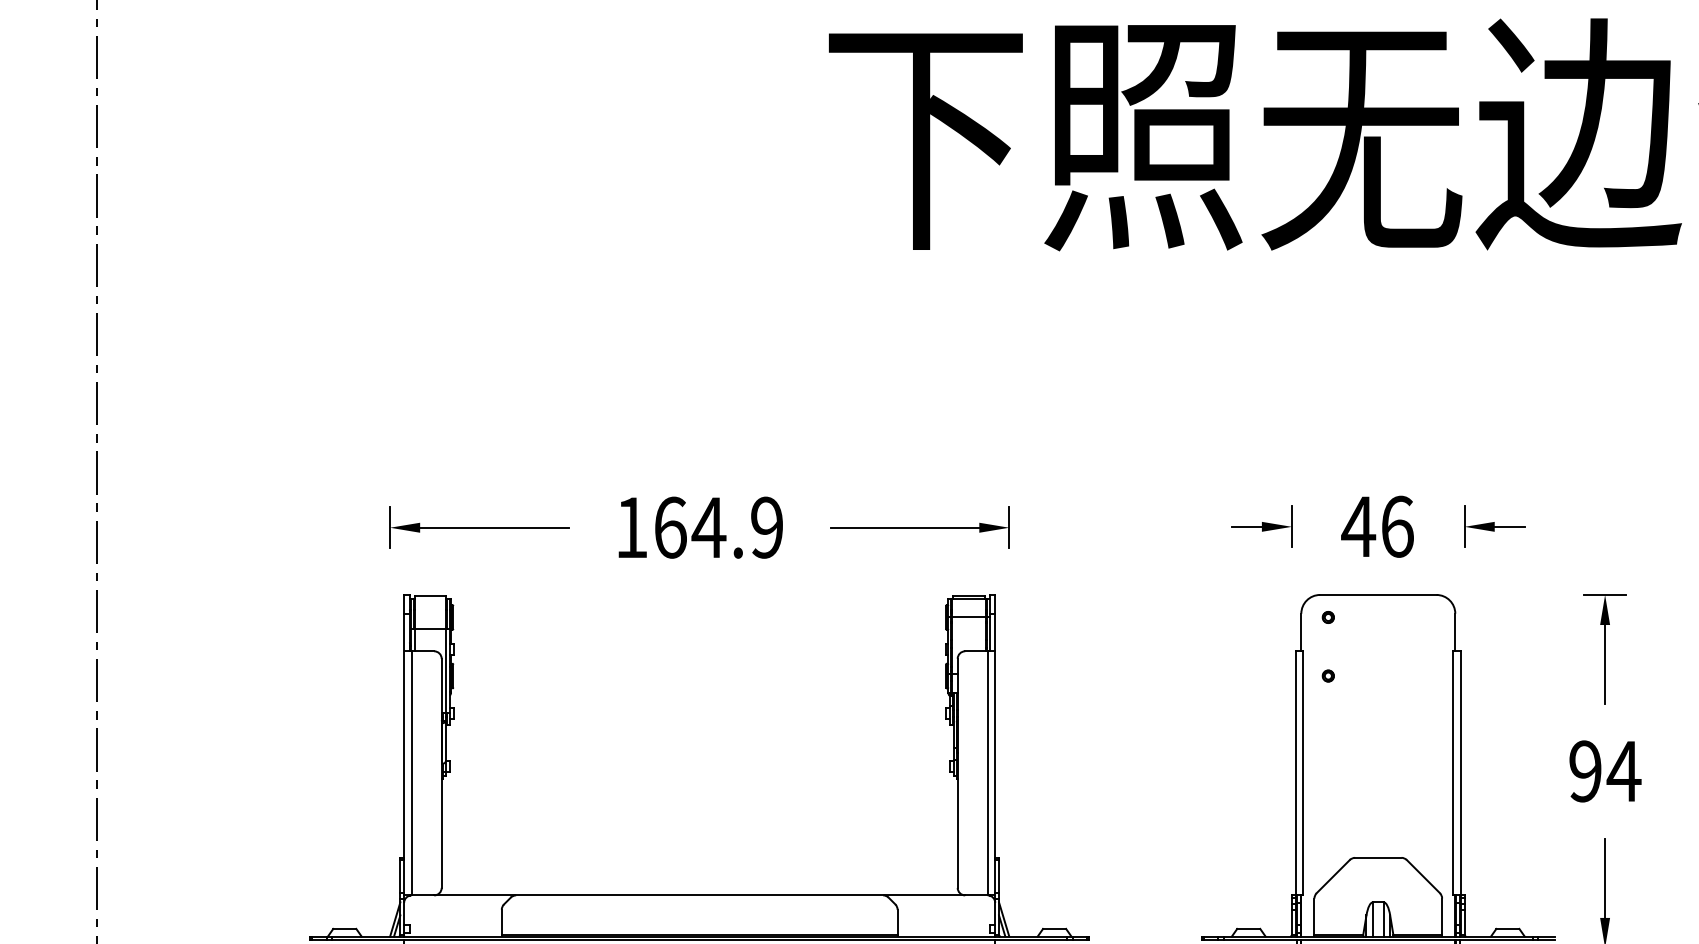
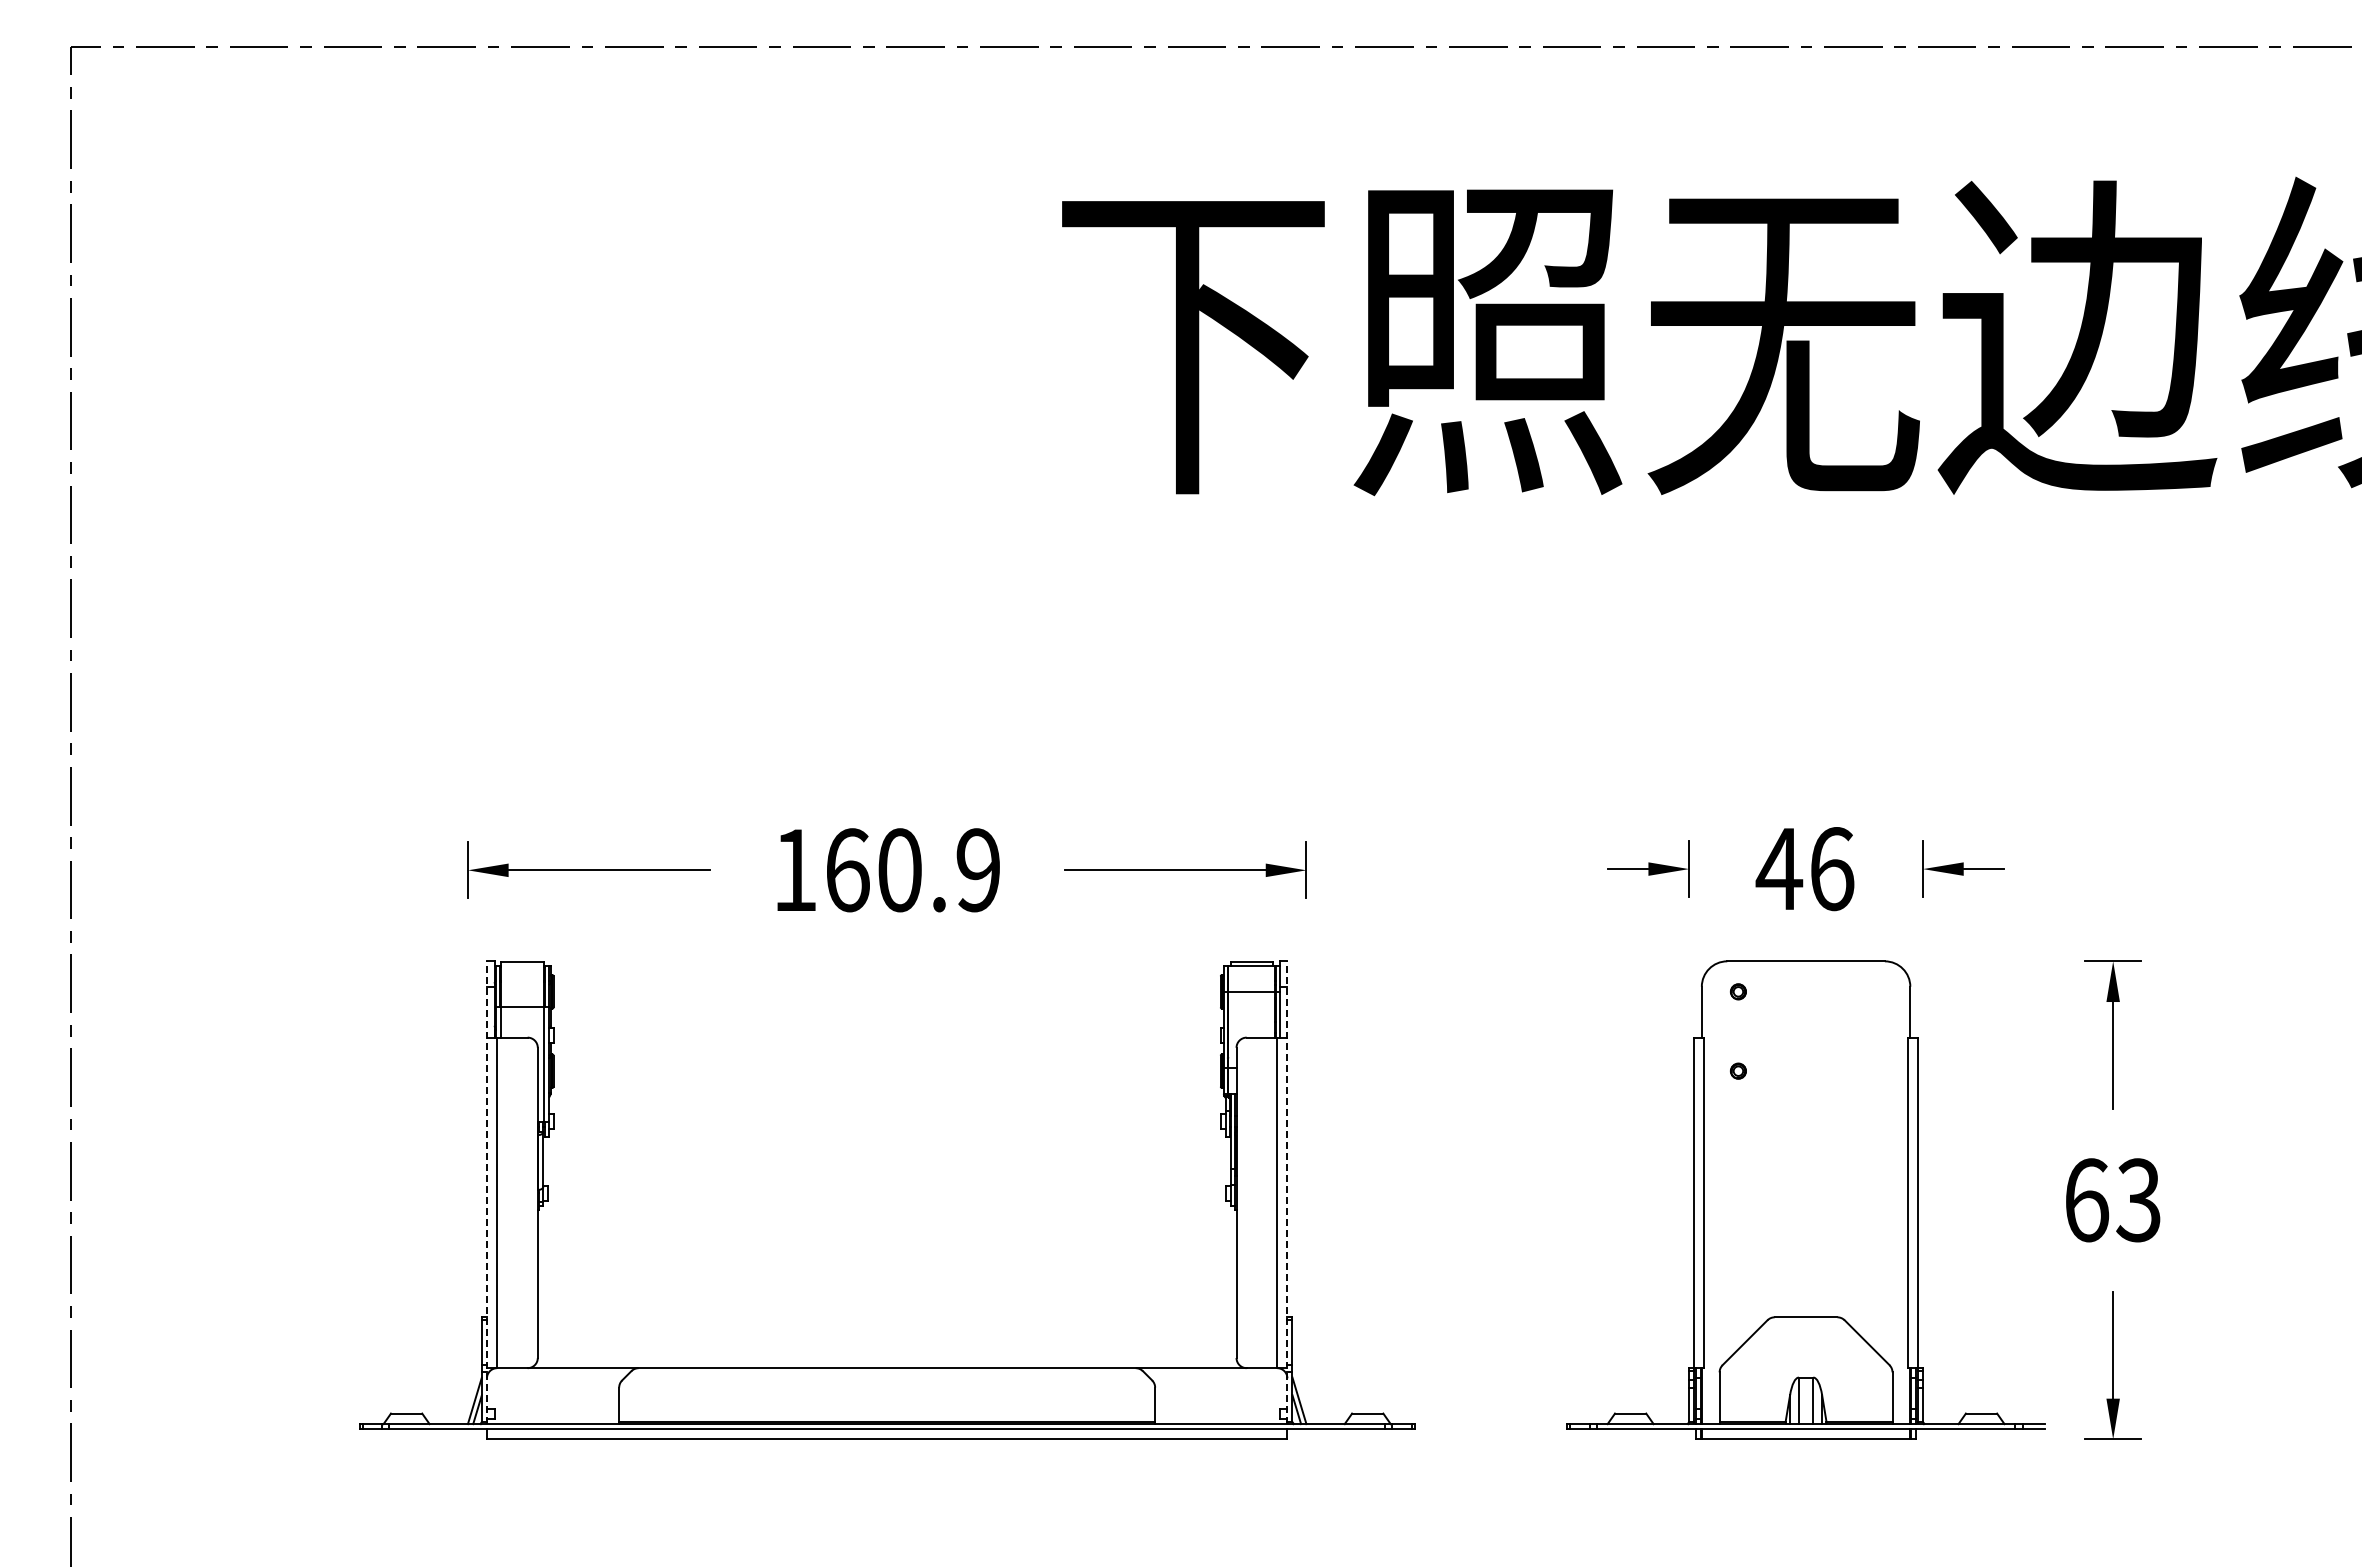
text: (708, 527) -> (899, 870), 164.9 -> 160.9
line: (403, 765) -> (486, 1192), solid -> dashed
line: (995, 765) -> (1287, 1192), solid -> dashed
text: (1605, 771) -> (2113, 1200), 94 -> 63

